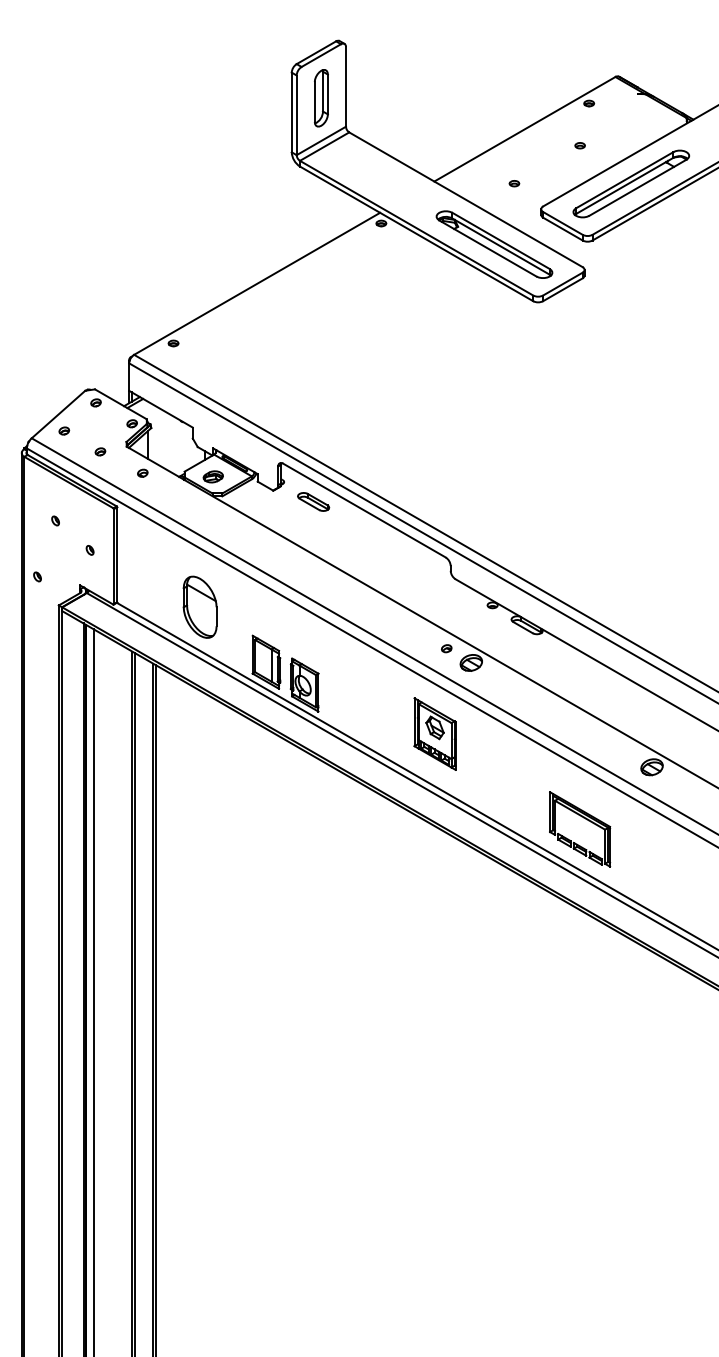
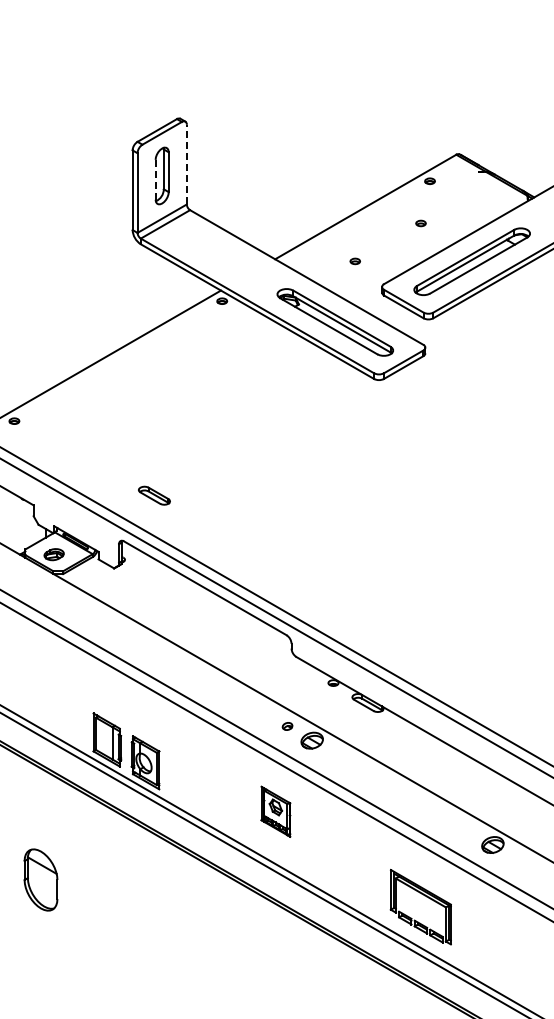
line: (345, 86) -> (186, 164), solid -> dashed
line: (314, 102) -> (155, 180), solid -> dashed
part: (313, 501) -> (154, 495), moved
part: (199, 606) -> (40, 879), moved
part: (434, 733) -> (275, 811), size x0.7

